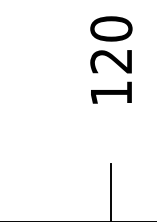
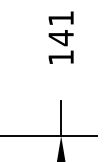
text: (110, 45) -> (60, 28), 120 -> 141

